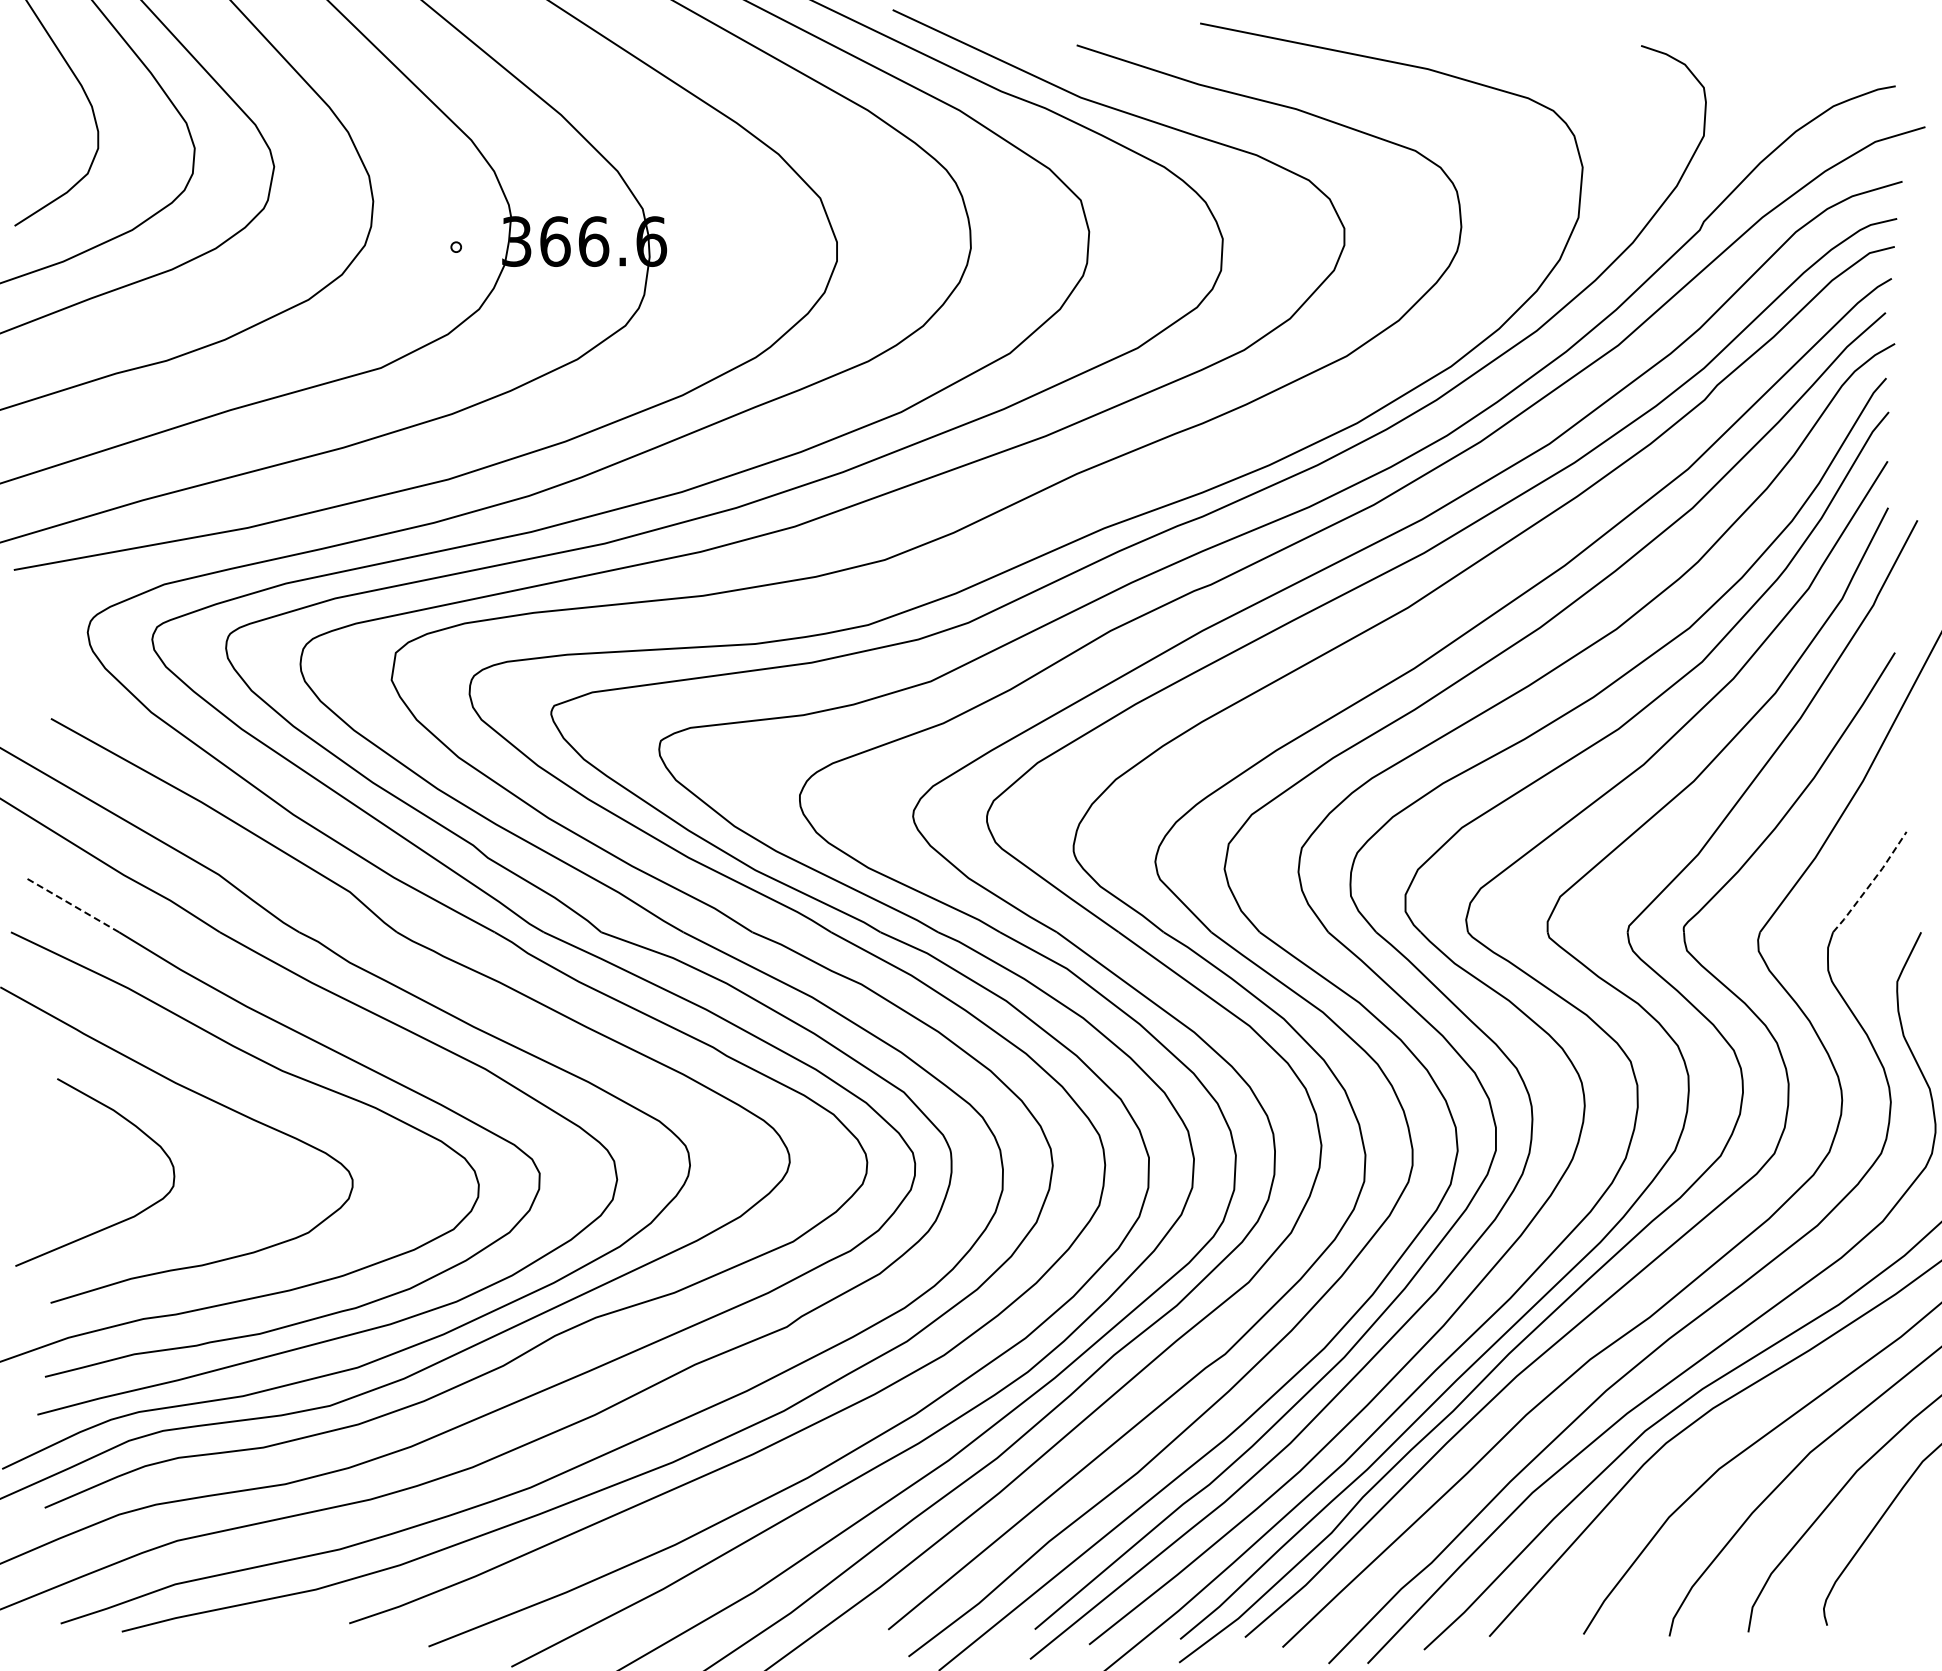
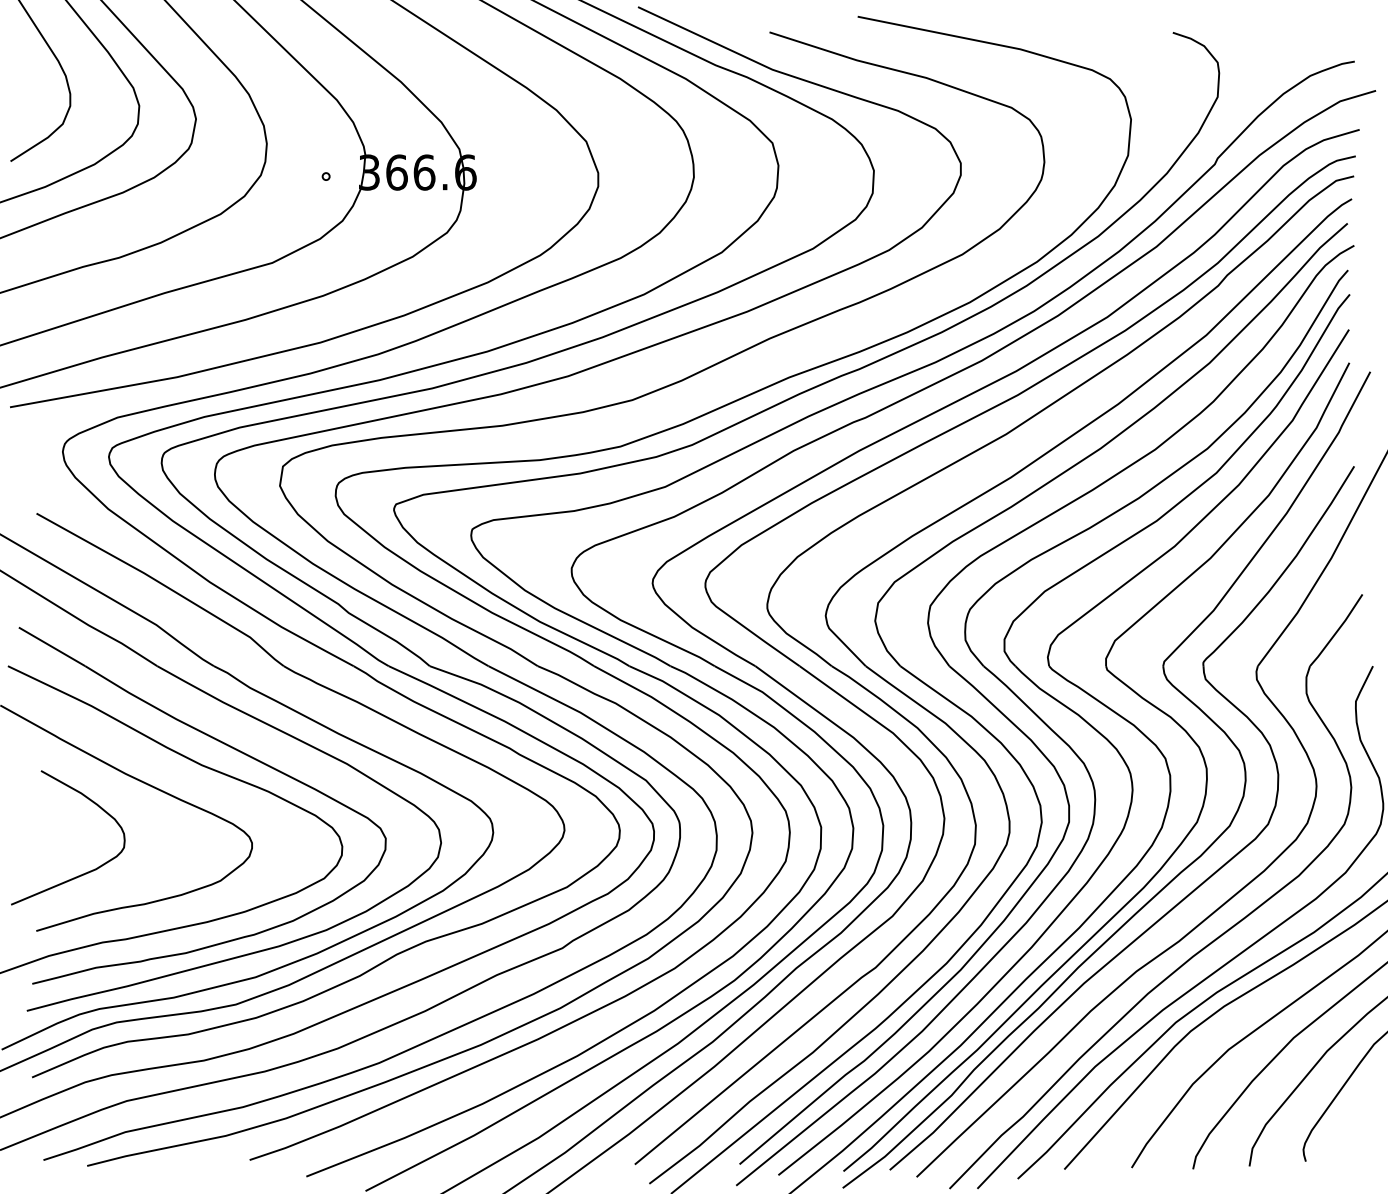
line: (1871, 883) -> (1337, 631), dashed -> solid
line: (72, 905) -> (51, 647), dashed -> solid

